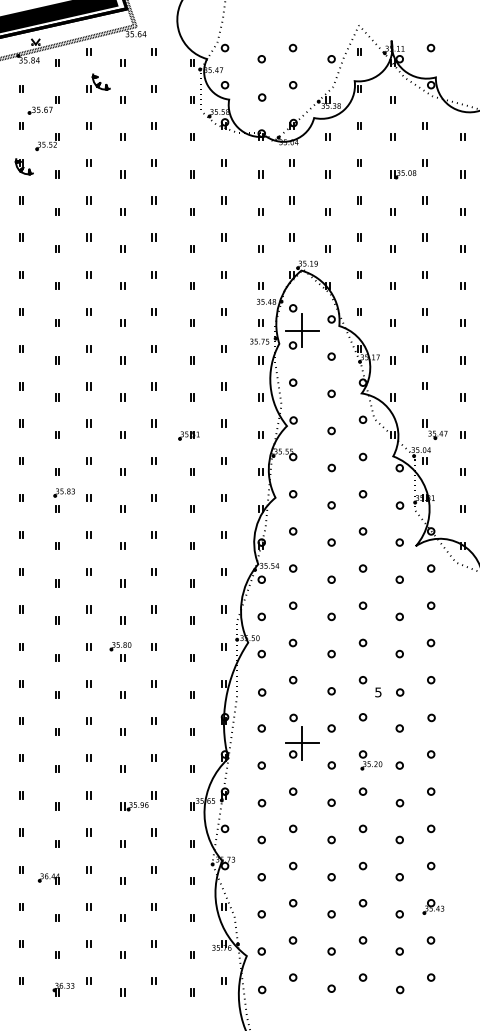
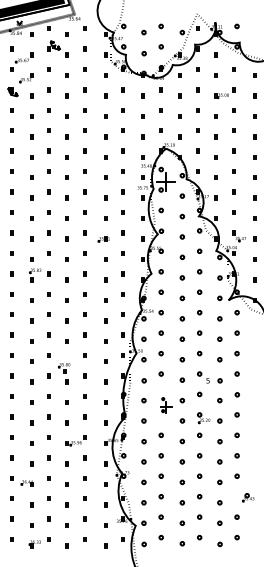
part: (119, 651) -> (63, 368), moved
part: (300, 737) -> (165, 405), size x0.6
part: (433, 906) -> (248, 497), moved

